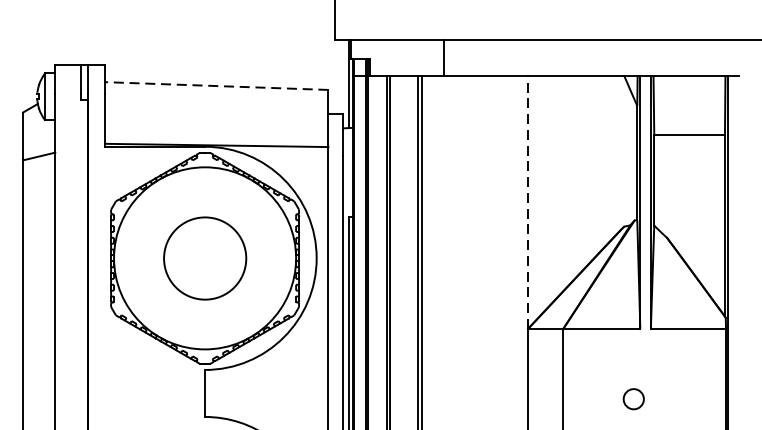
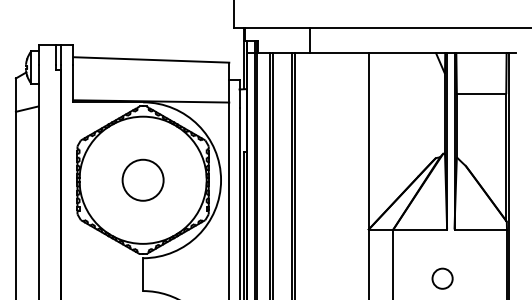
line: (217, 85) -> (151, 59), dashed -> solid
line: (527, 201) -> (368, 140), dashed -> solid
circle: (204, 257) -> (142, 179), size x0.71
circle: (633, 398) -> (442, 278), size x1.43

